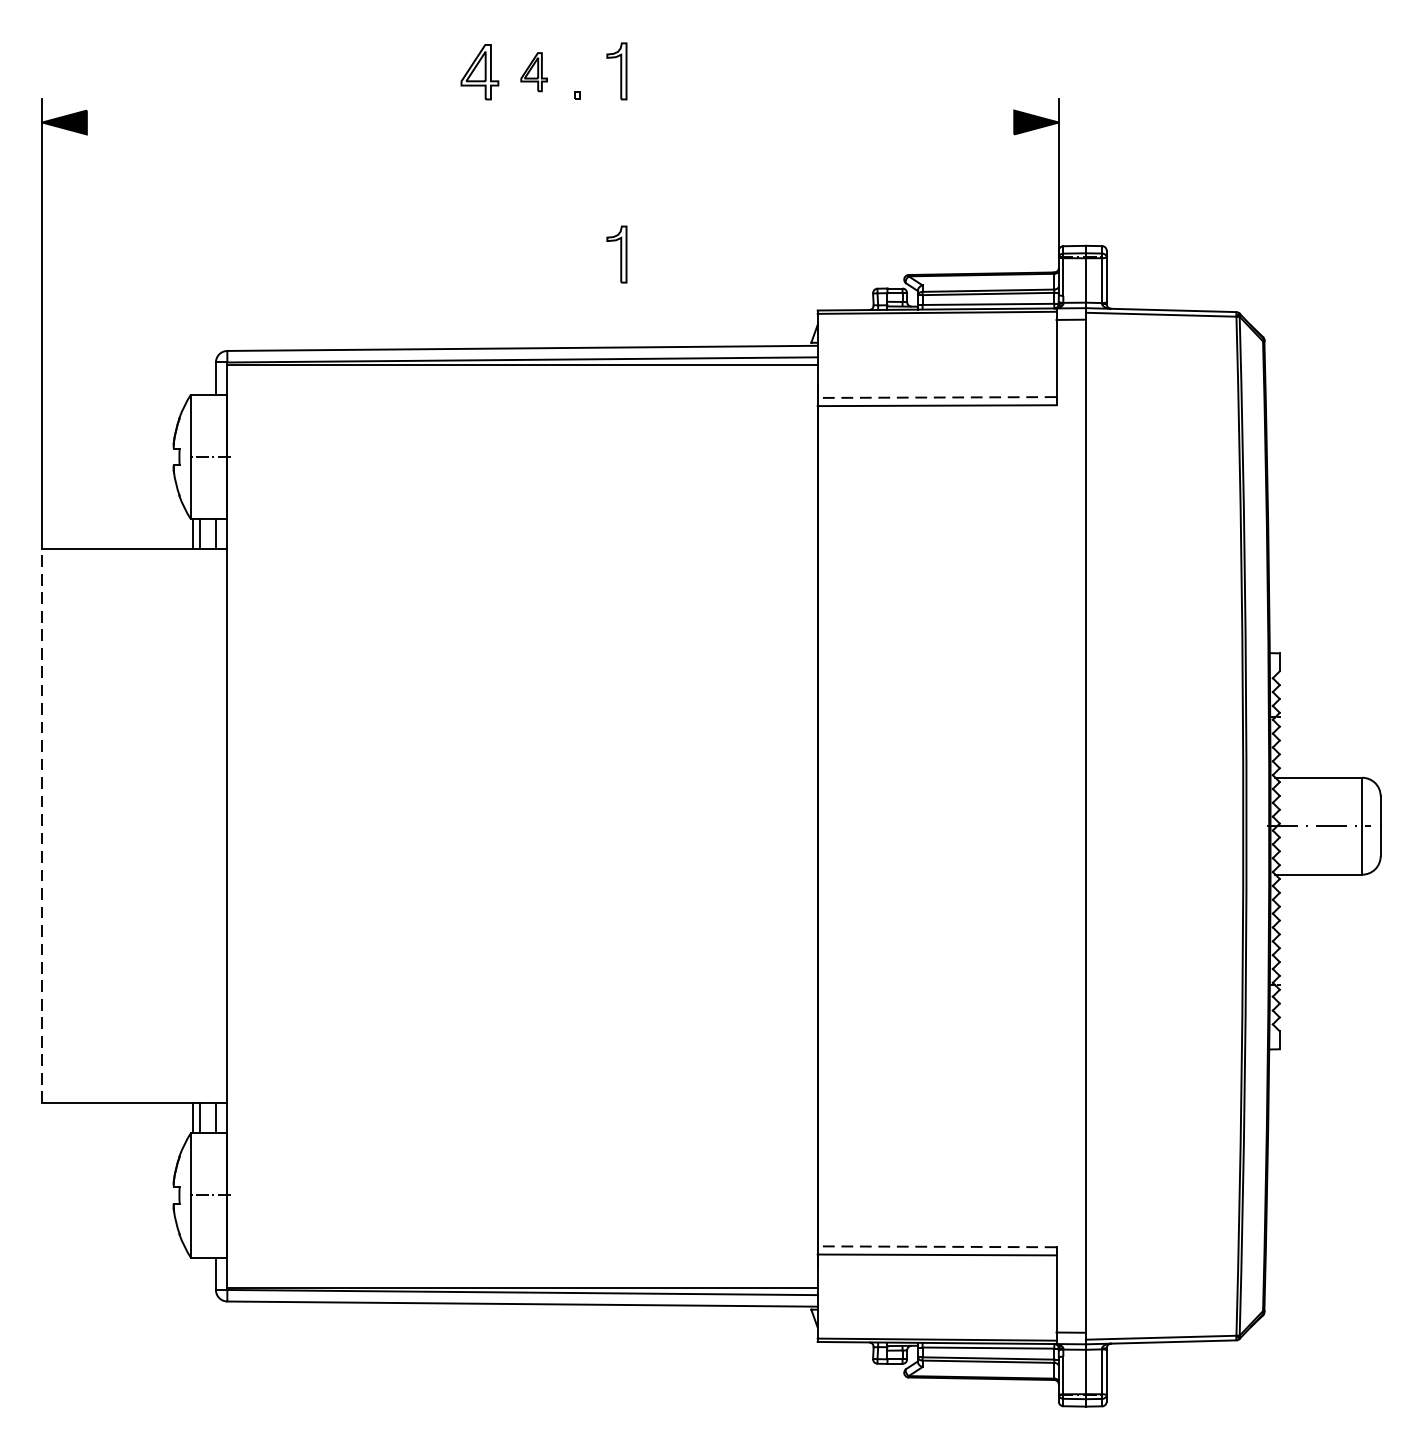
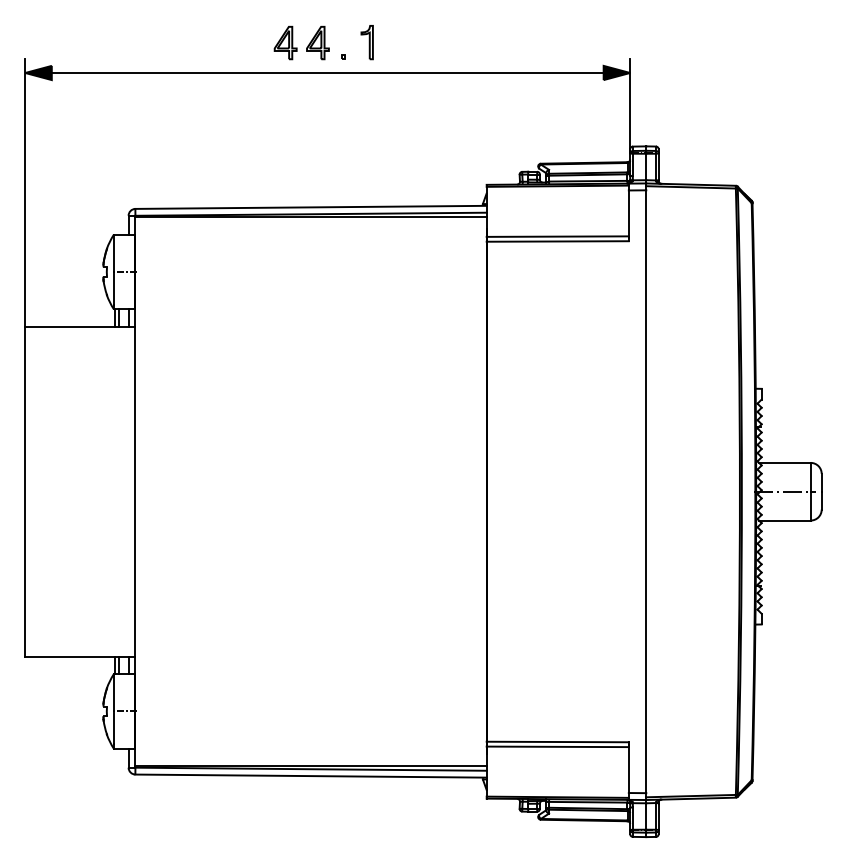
part: (533, 71) -> (317, 42), size x1.43
line: (550, 121) -> (327, 72), added
part: (615, 254) -> (366, 151), removed
line: (936, 397) -> (557, 236), dashed -> solid
line: (42, 825) -> (25, 491), dashed -> solid
line: (936, 1247) -> (557, 742), dashed -> solid

